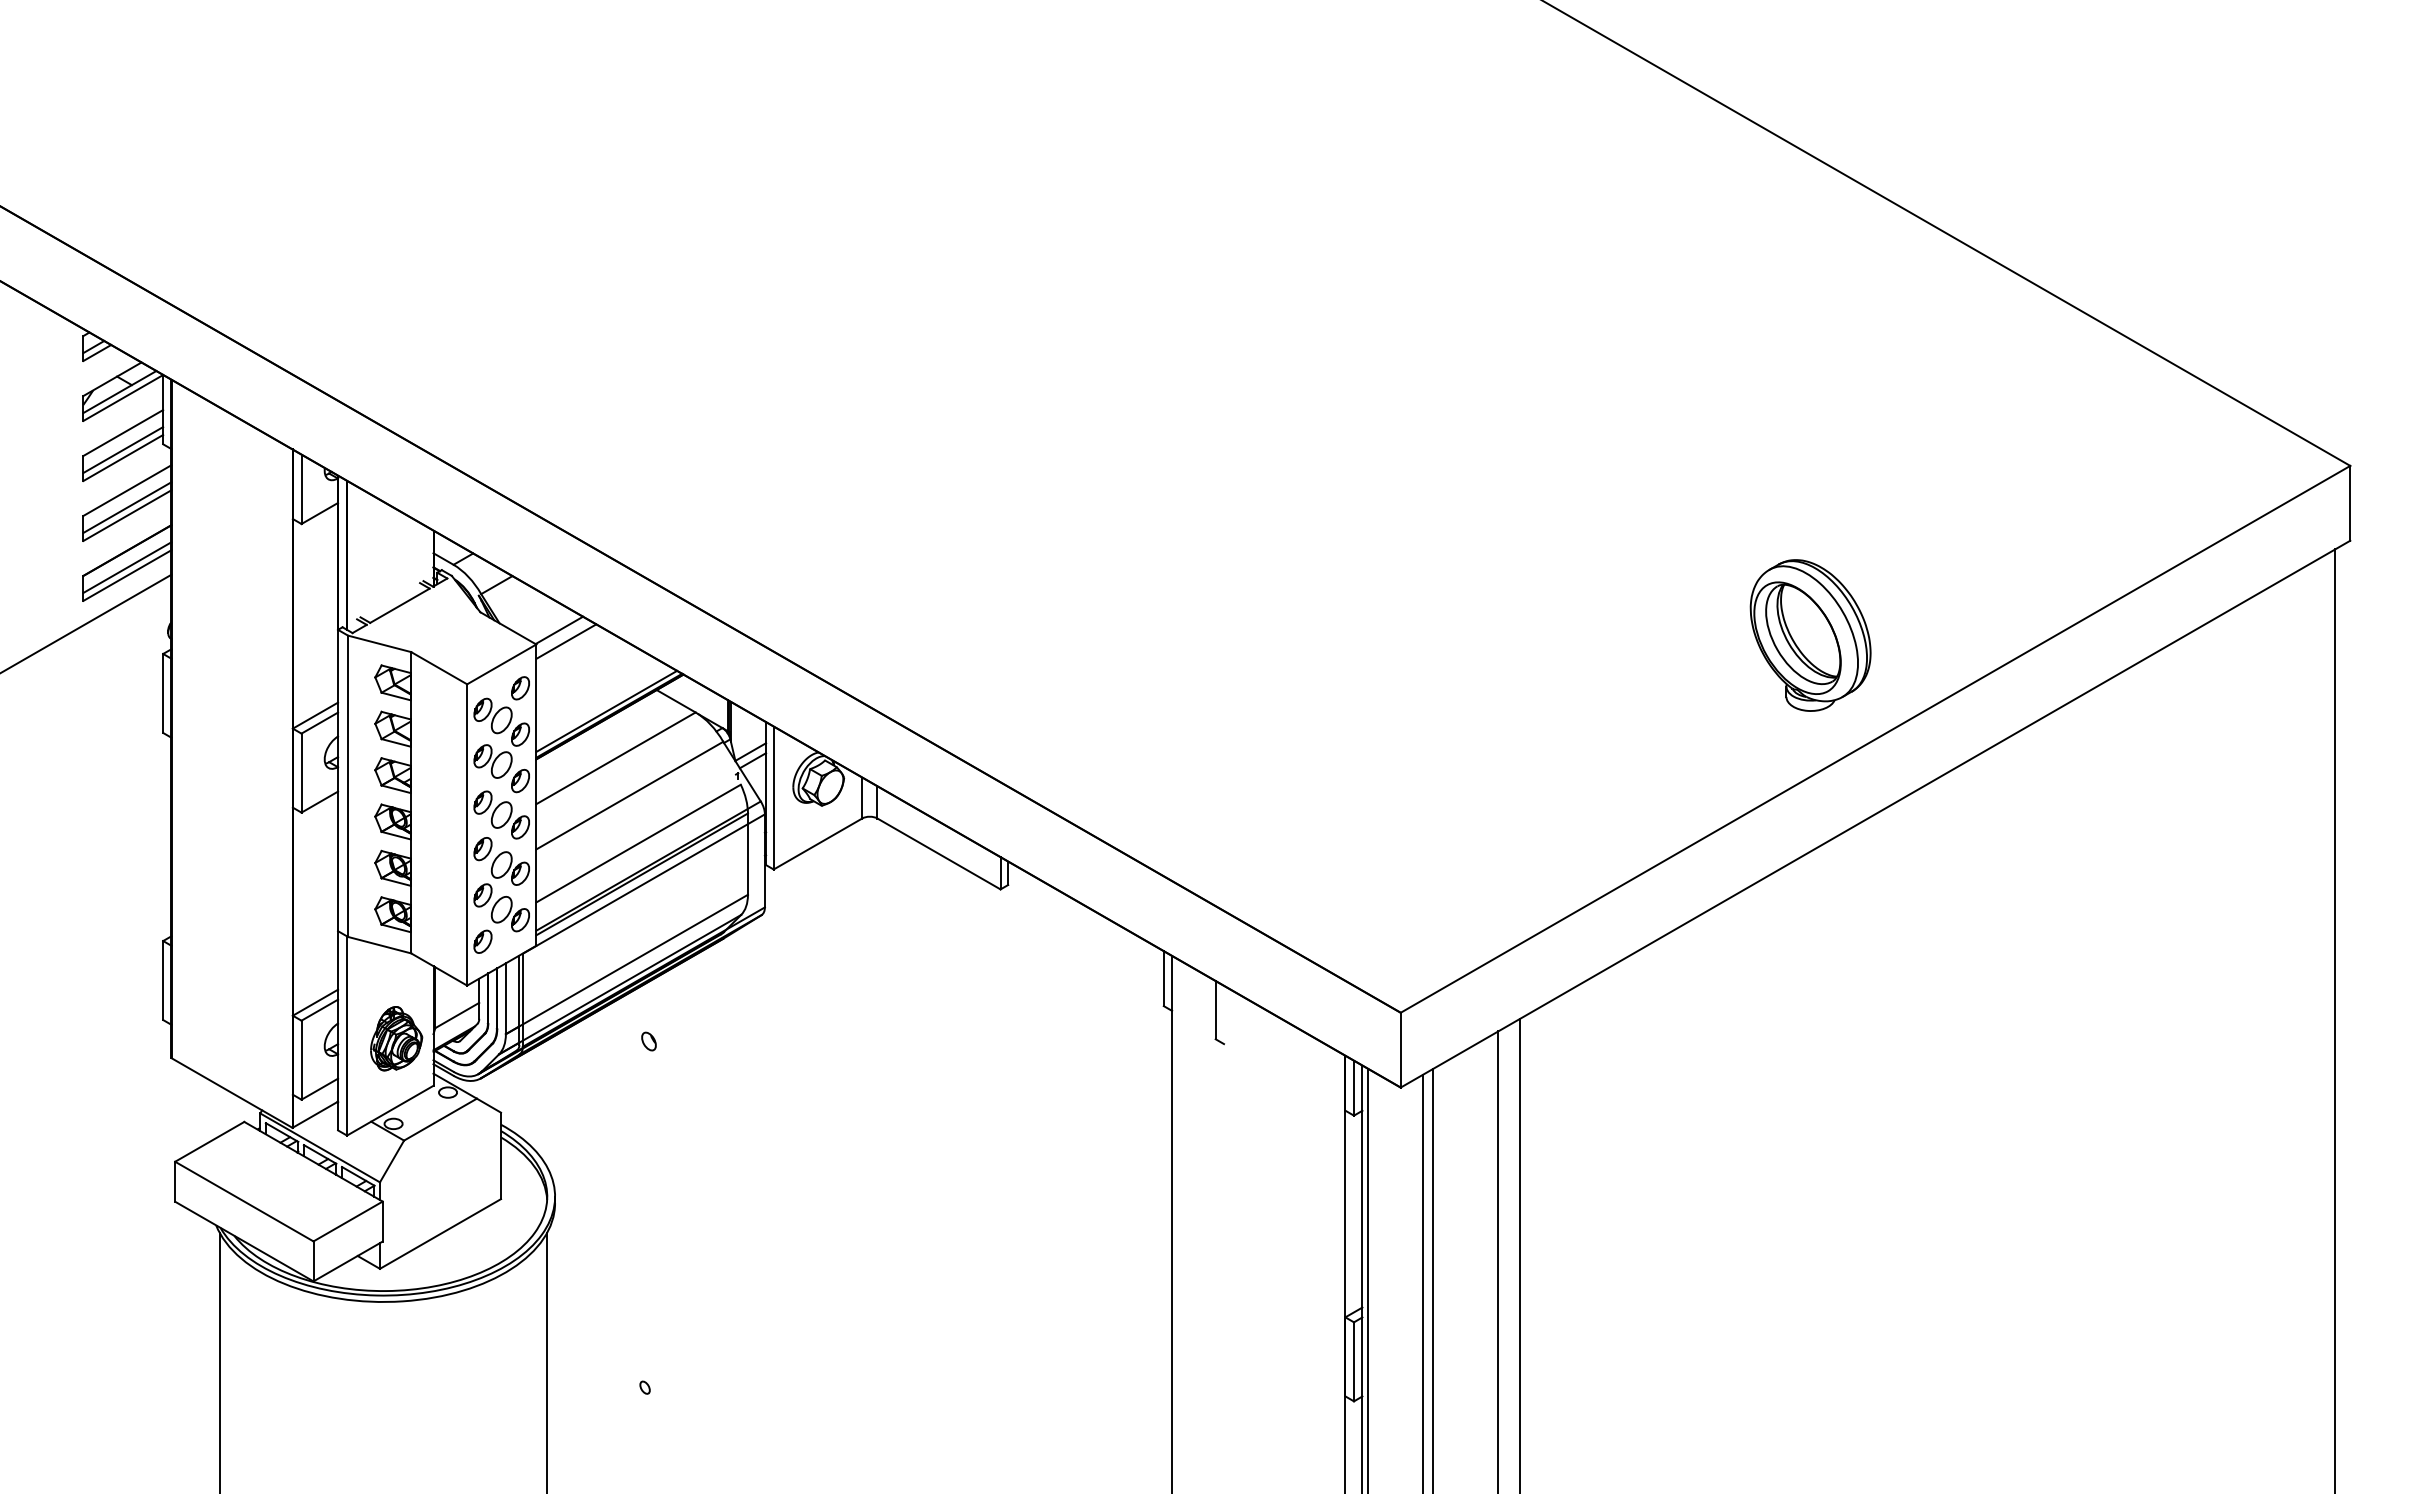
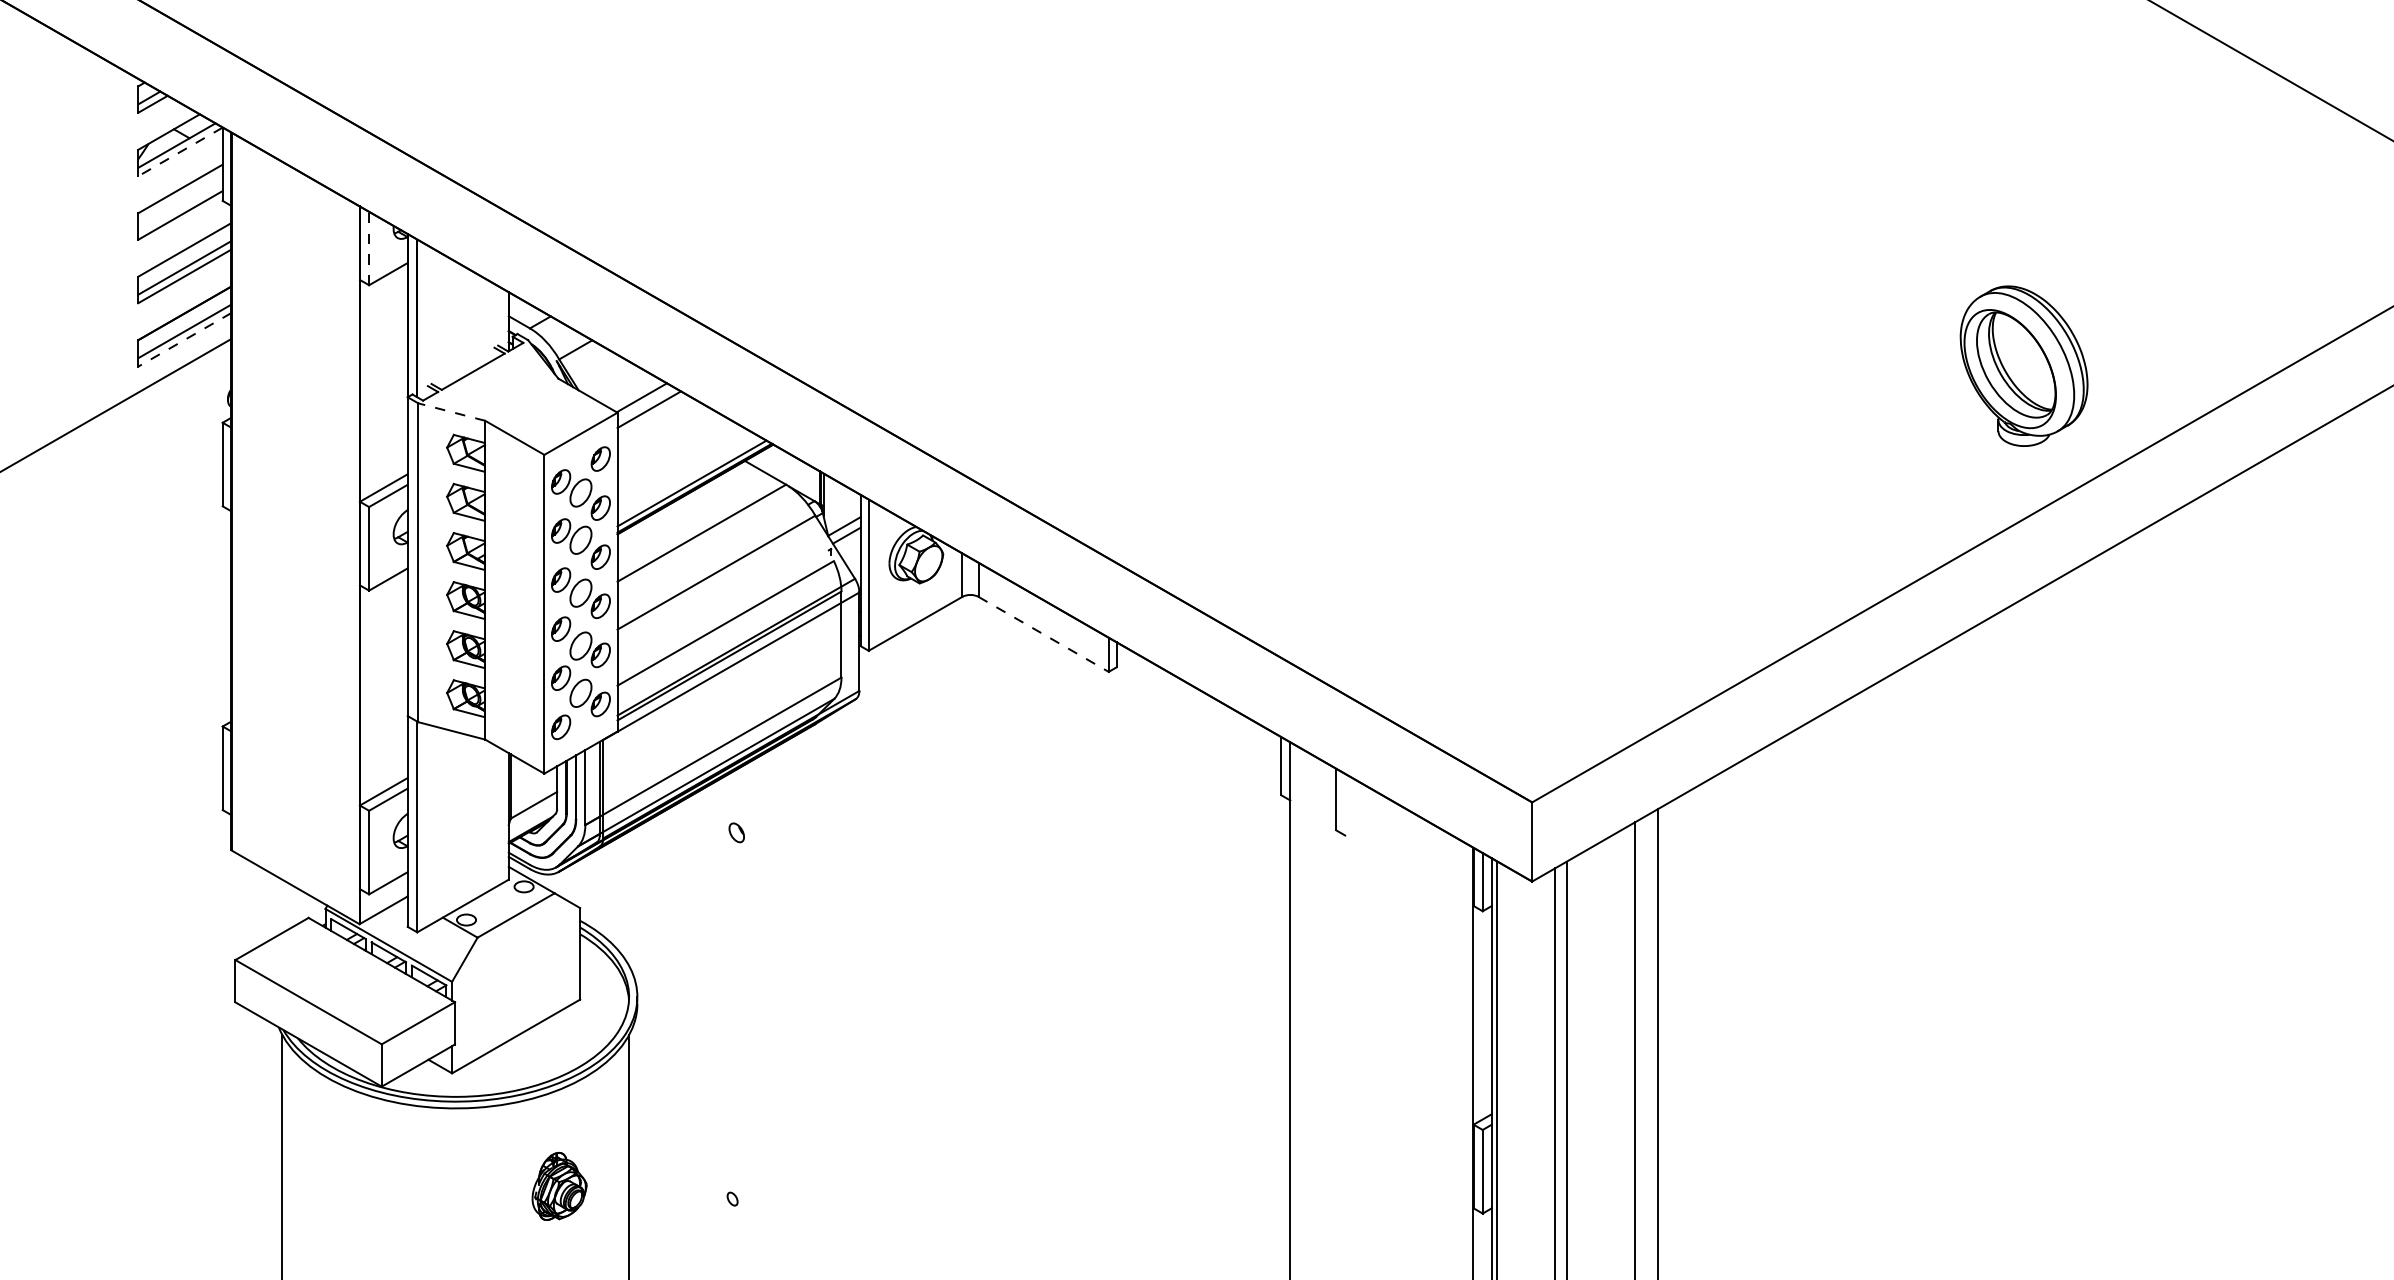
line: (122, 398) -> (179, 152), solid -> dashed
line: (123, 450) -> (180, 207), removed
line: (301, 489) -> (369, 248), solid -> dashed
line: (127, 575) -> (184, 339), solid -> dashed
part: (1810, 635) -> (2023, 366), moved
line: (379, 643) -> (451, 411), solid -> dashed
line: (939, 854) -> (1044, 634), solid -> dashed
part: (396, 1038) -> (559, 1186), moved

